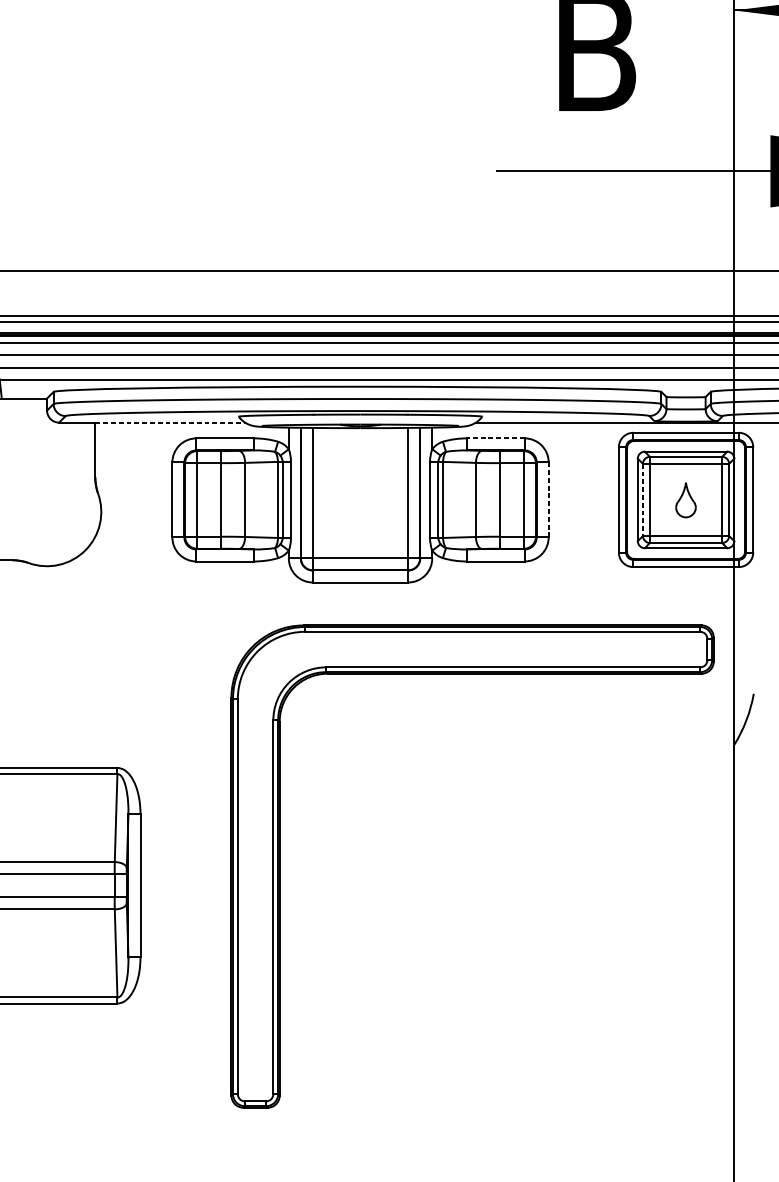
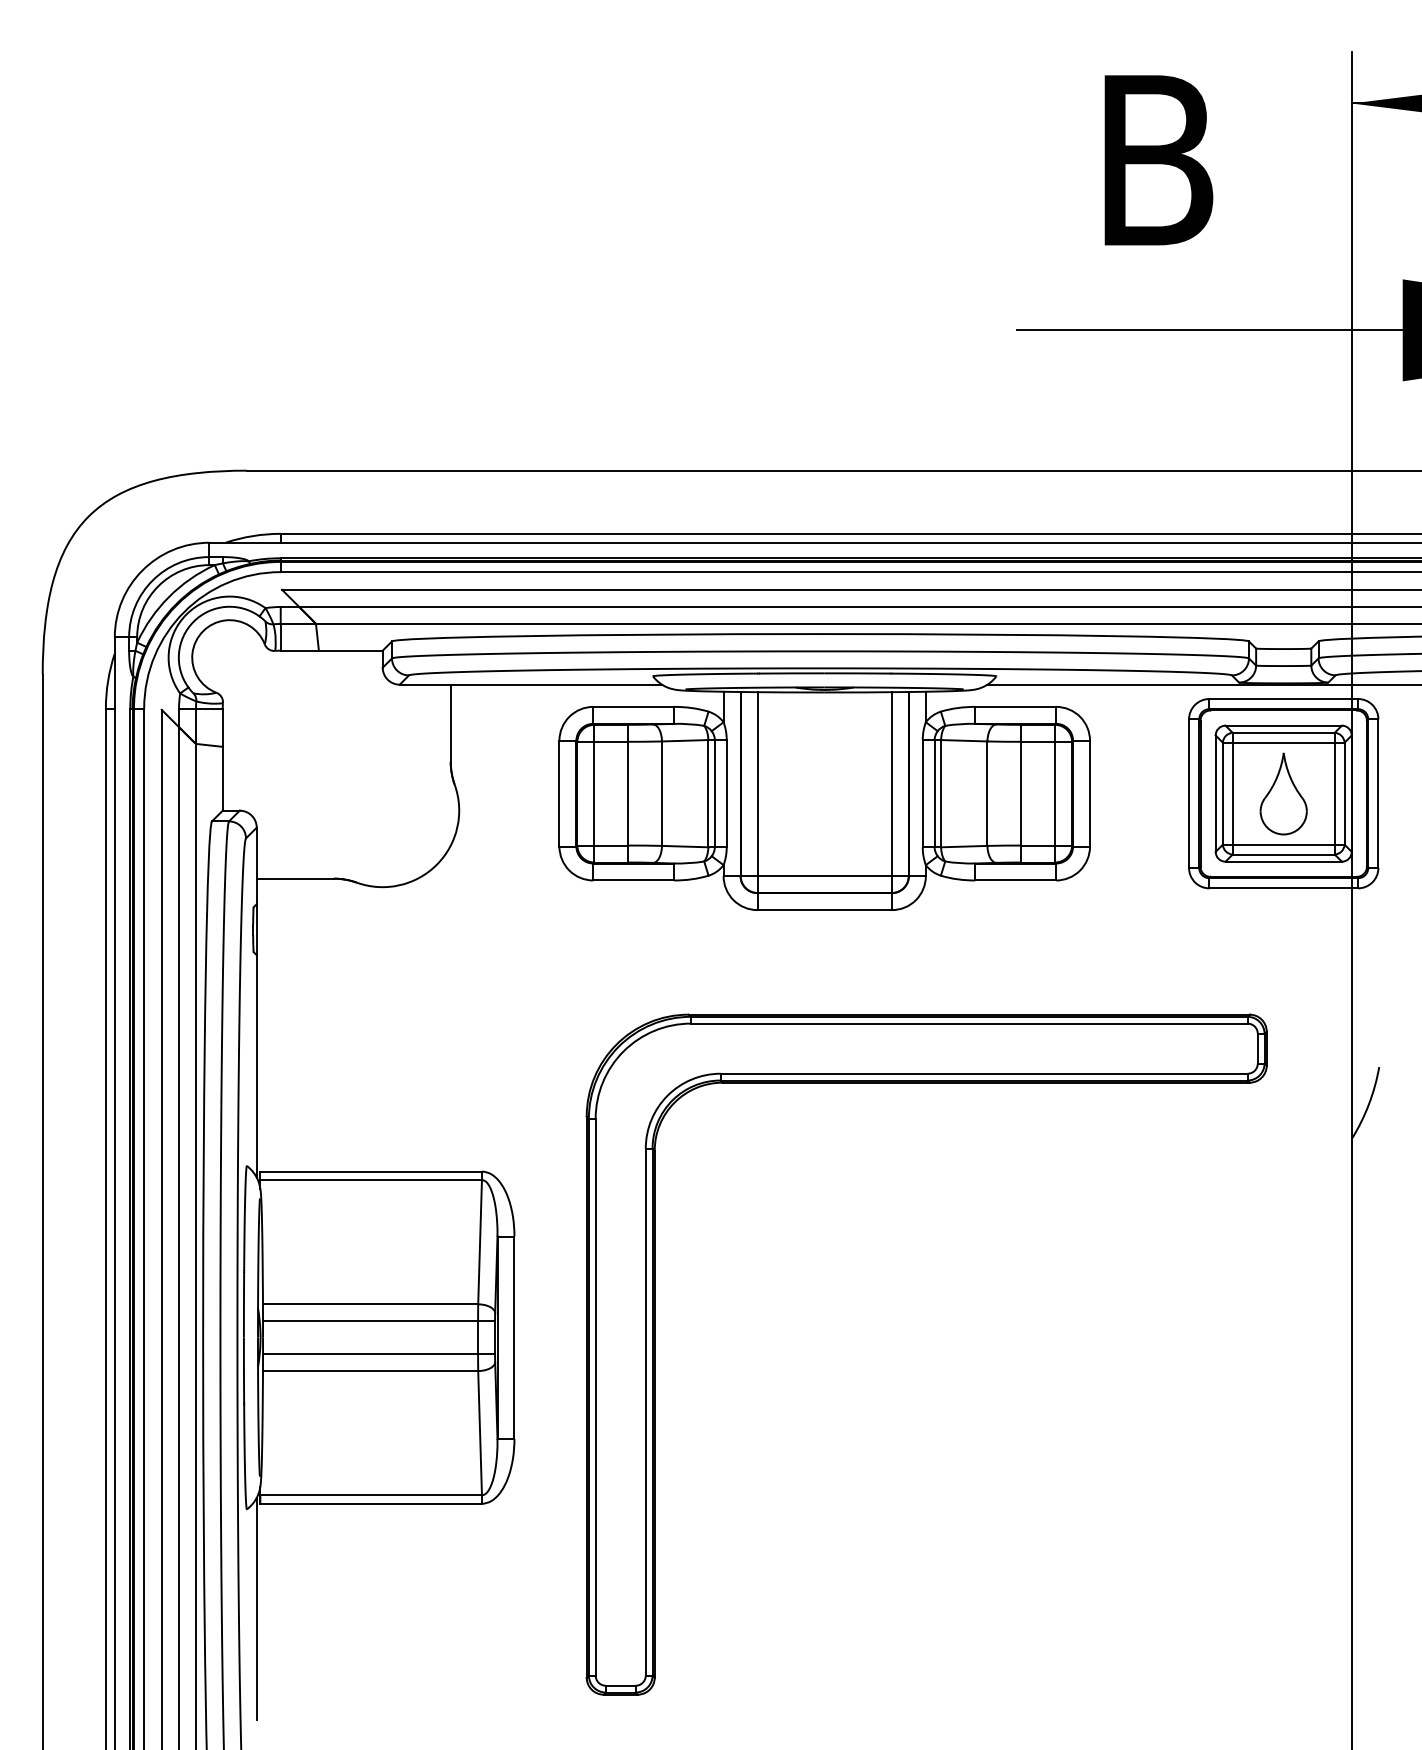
line: (170, 422) -> (556, 684), dashed -> solid
line: (495, 438) -> (1015, 706), dashed -> solid
line: (549, 499) -> (1090, 793), dashed -> solid
part: (685, 499) -> (1283, 793), size x1.67
line: (642, 500) -> (1222, 794), dashed -> solid
part: (472, 674) -> (926, 1083), moved

